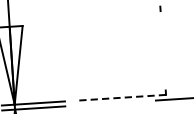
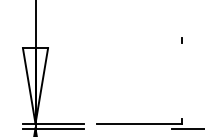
line: (122, 97) -> (139, 123), dashed -> solid

